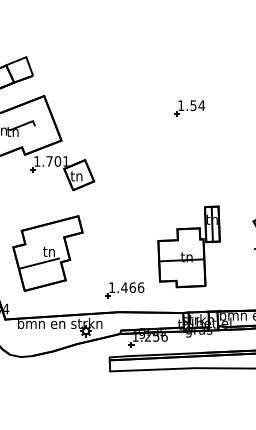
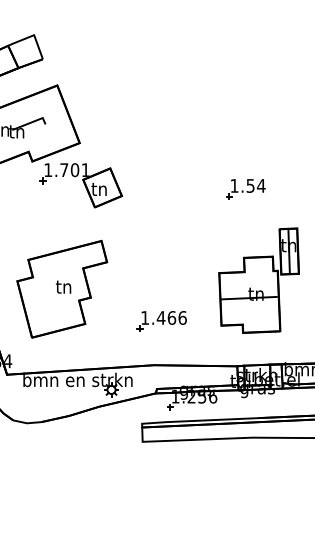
part: (189, 108) -> (245, 189), moved
part: (188, 246) -> (258, 280), moved
line: (39, 263) -> (51, 302), removed
part: (124, 290) -> (161, 321), moved

